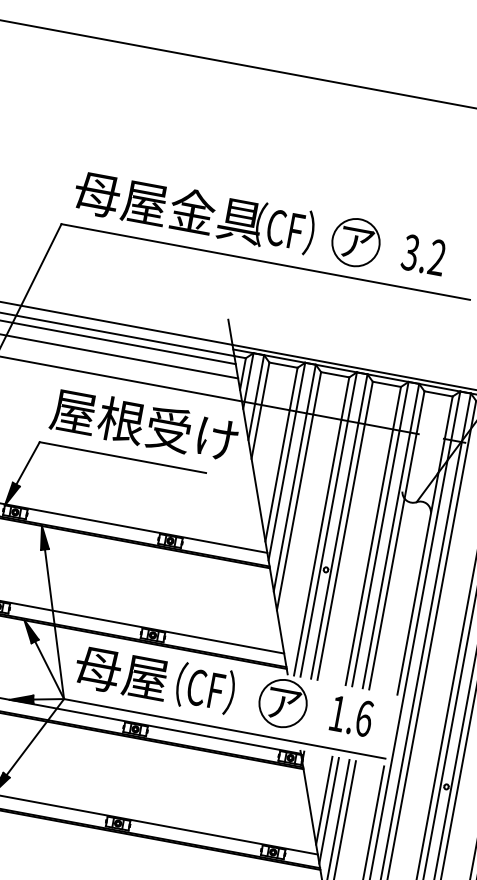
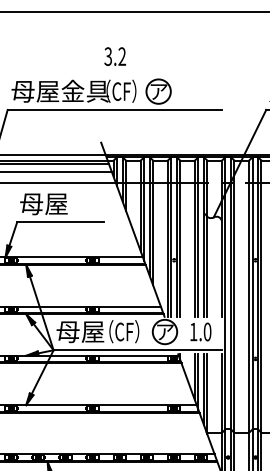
text: (422, 254) -> (114, 56), moved
text: (144, 424) -> (68, 203), 屋根受け -> 母屋
text: (364, 717) -> (207, 331), 1.6 -> 1.0

